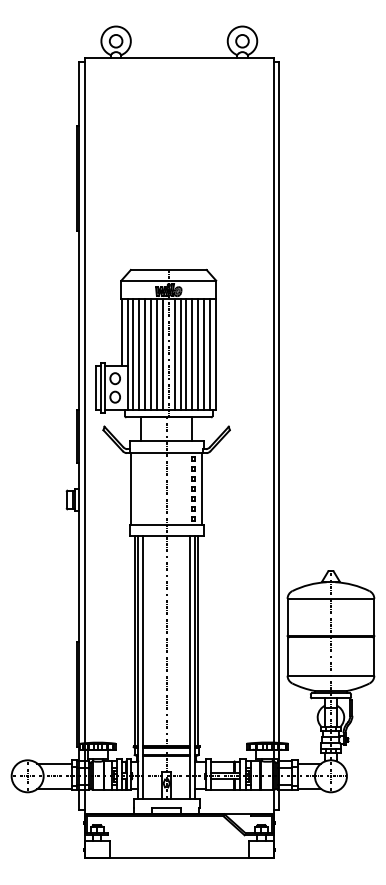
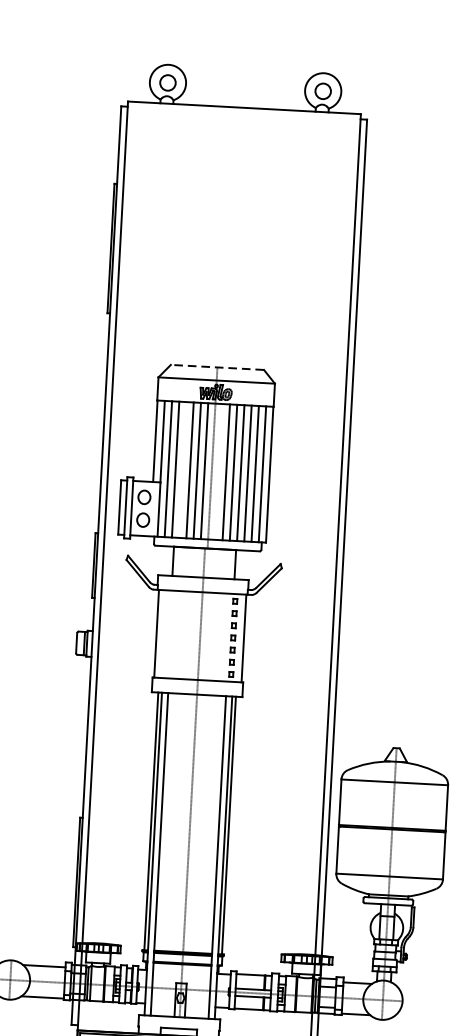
line: (168, 270) -> (217, 368), solid -> dashed
line: (145, 354) -> (183, 469), removed
line: (174, 354) -> (218, 471), removed

